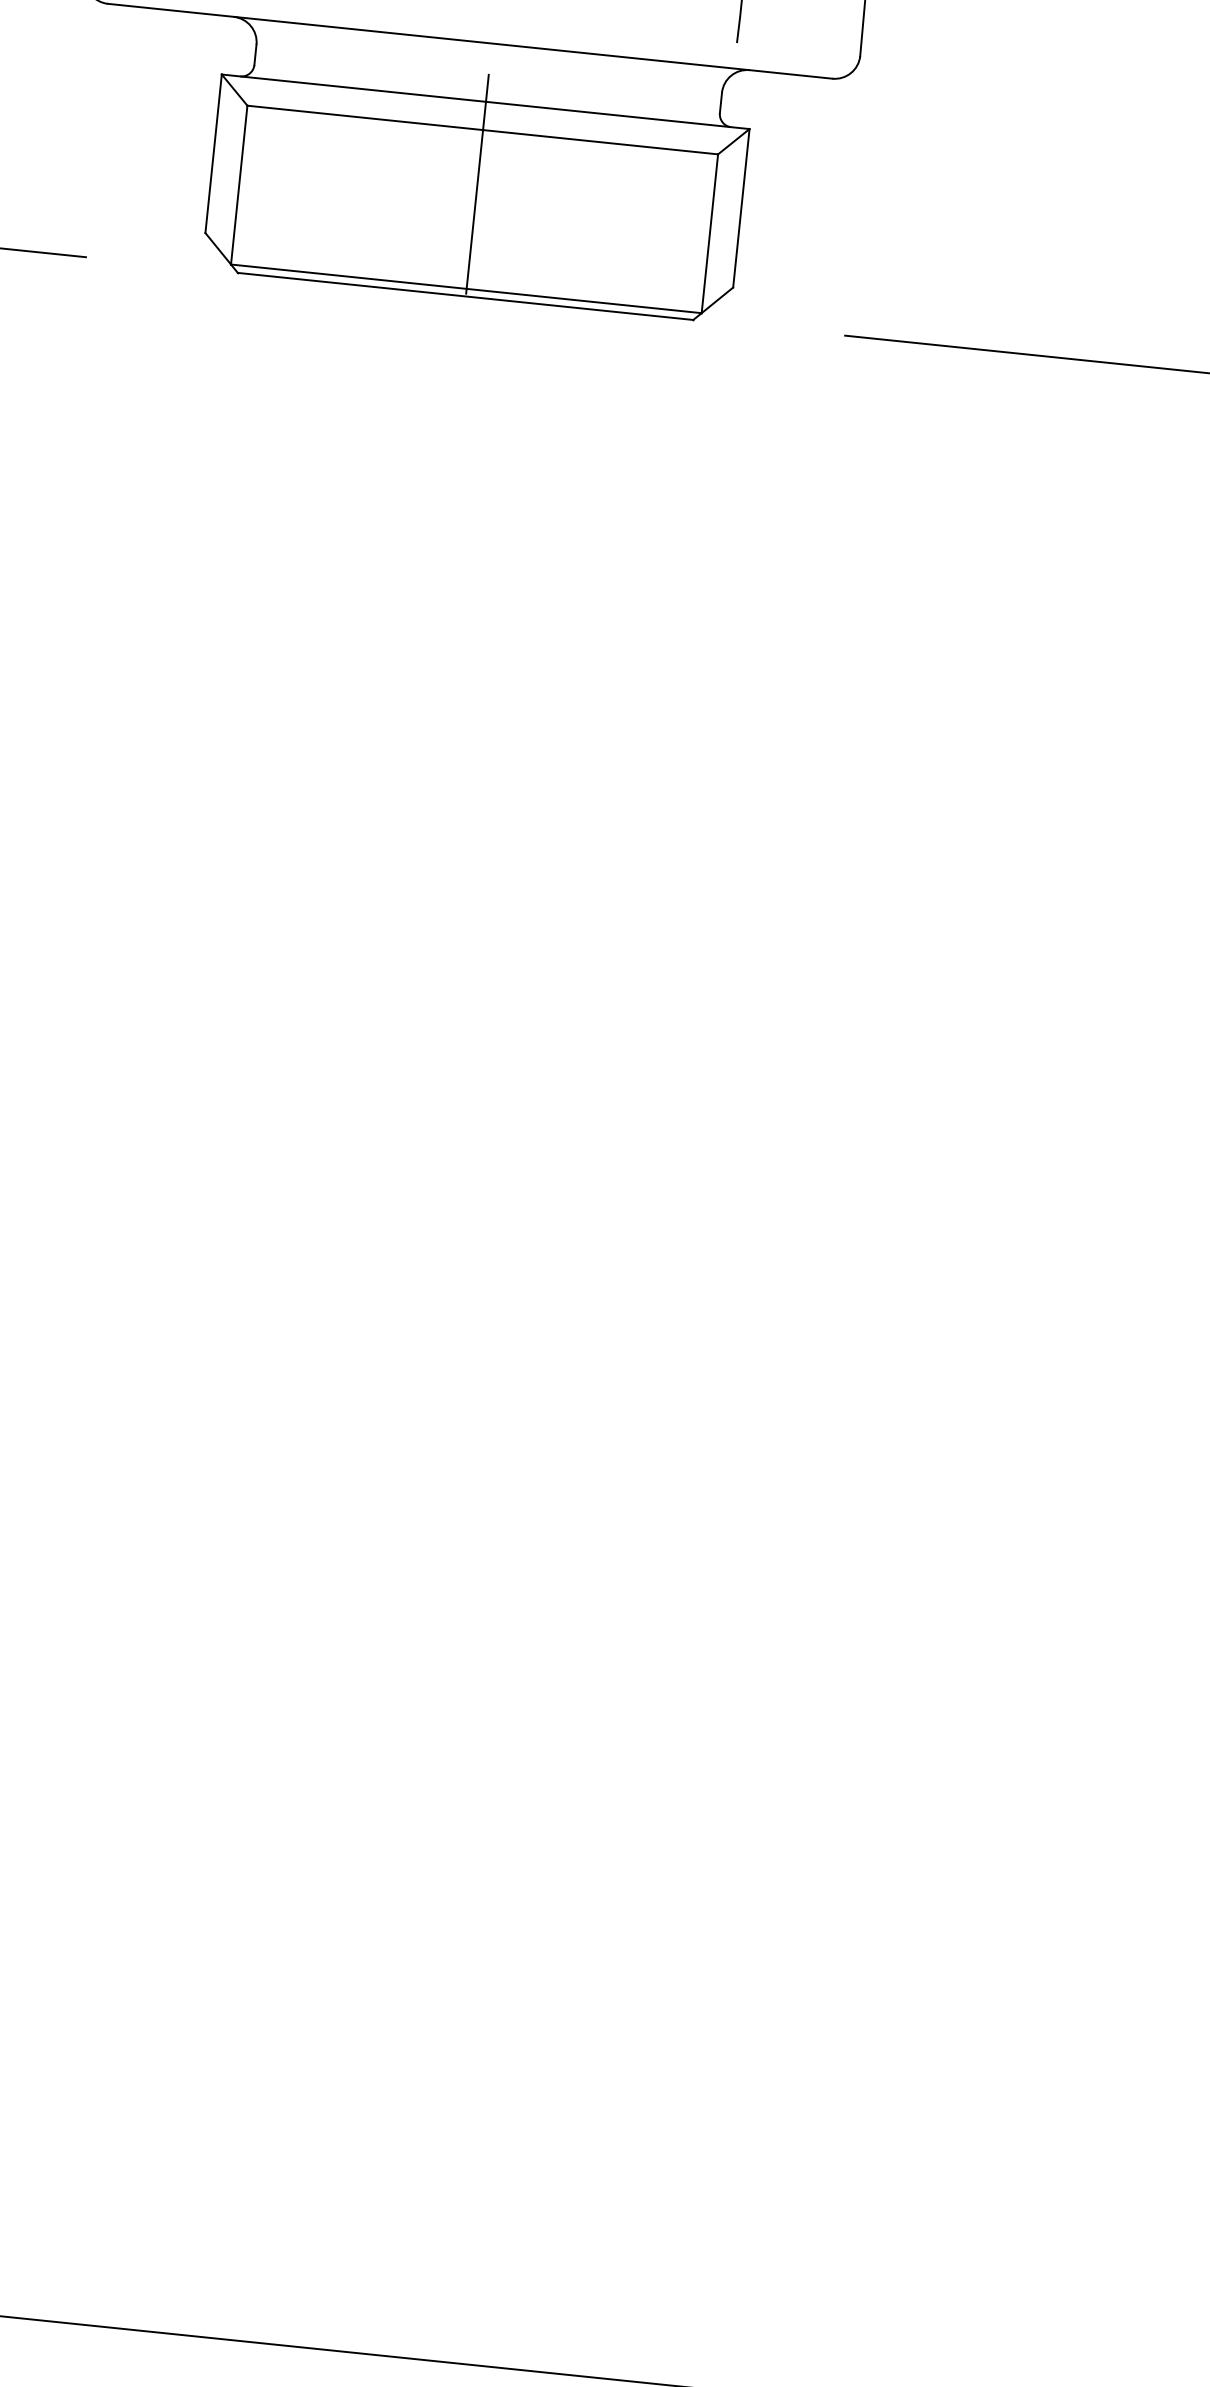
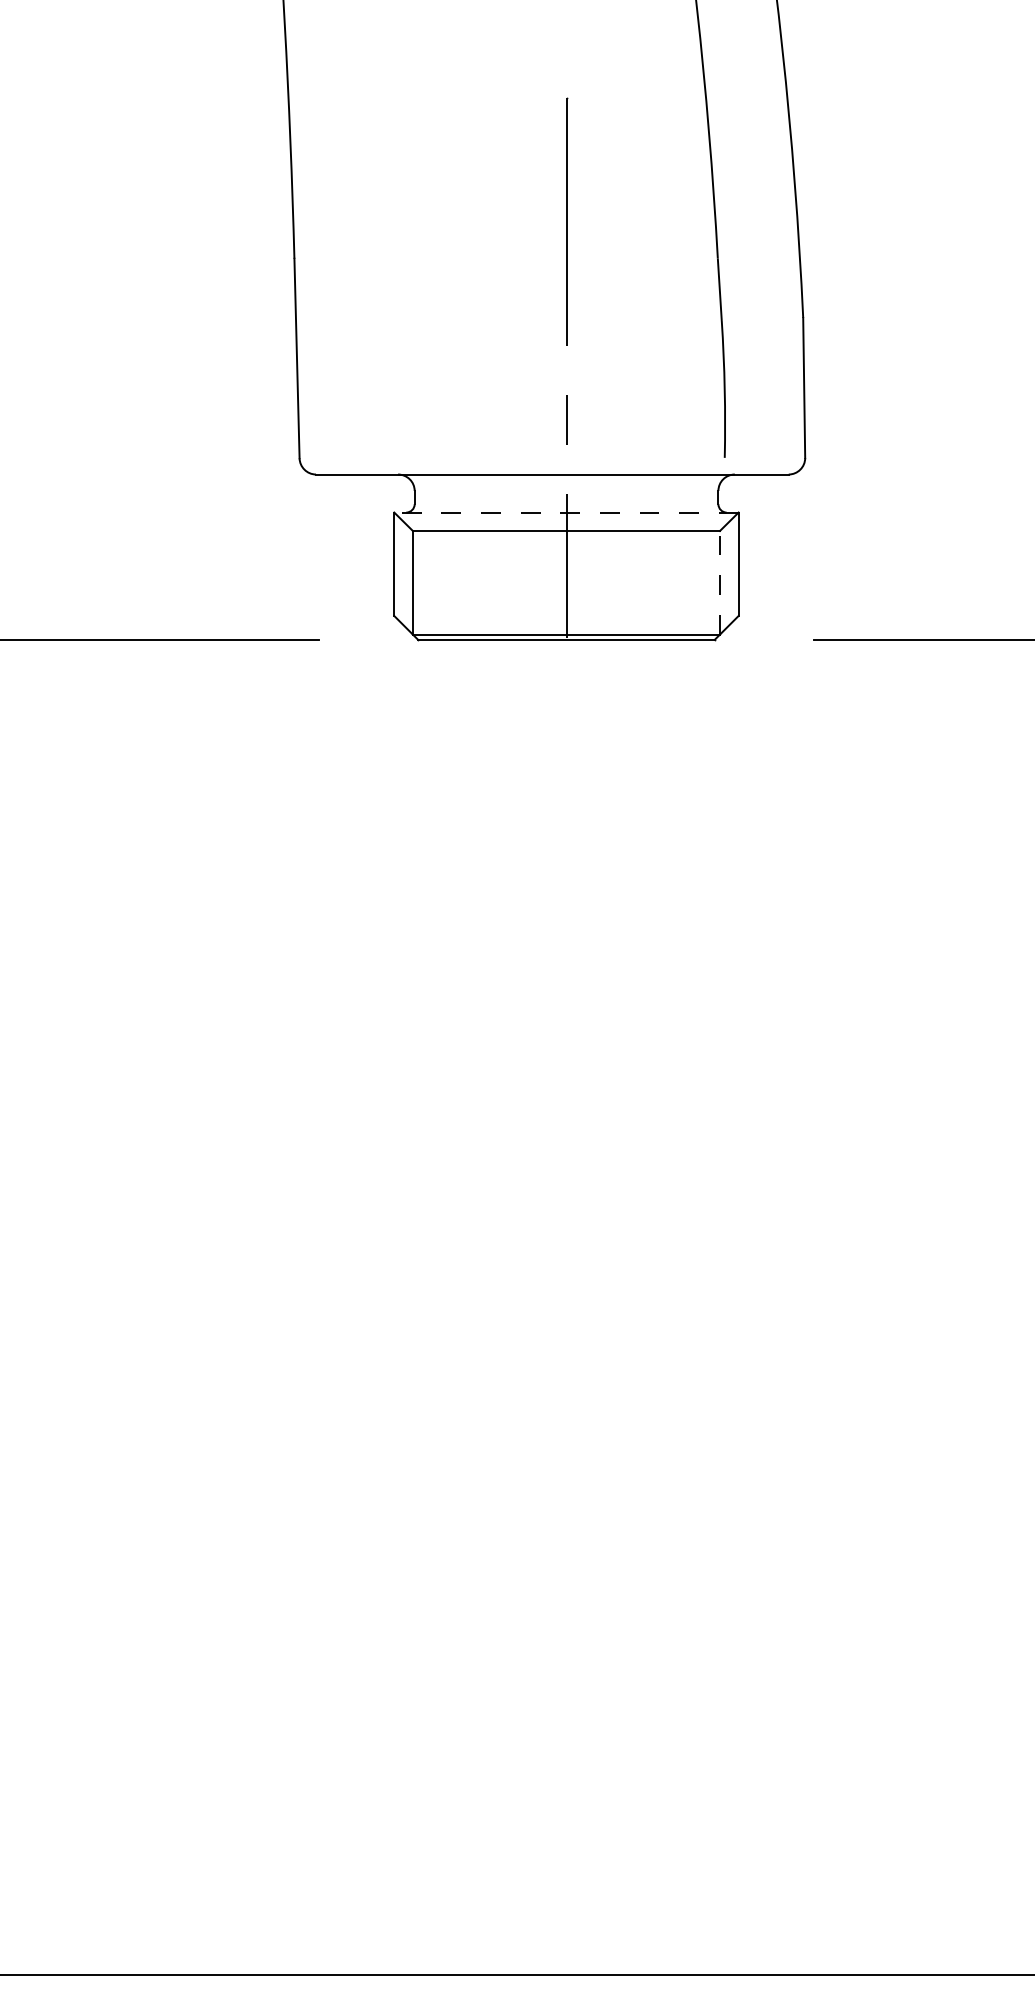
line: (484, 101) -> (565, 512), solid -> dashed
line: (710, 233) -> (720, 582), solid -> dashed

